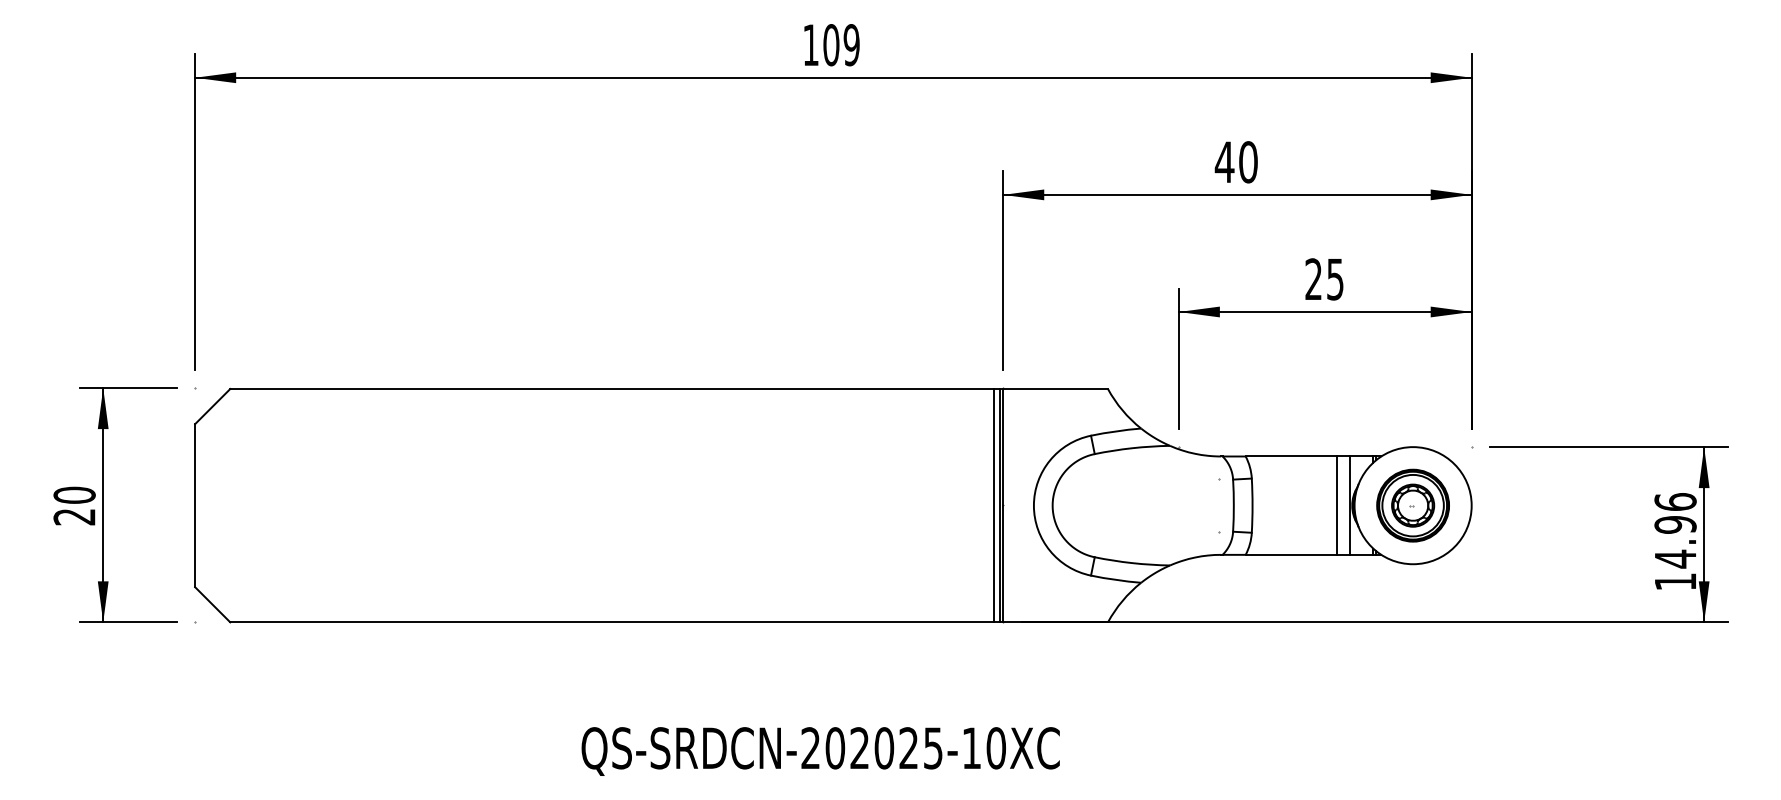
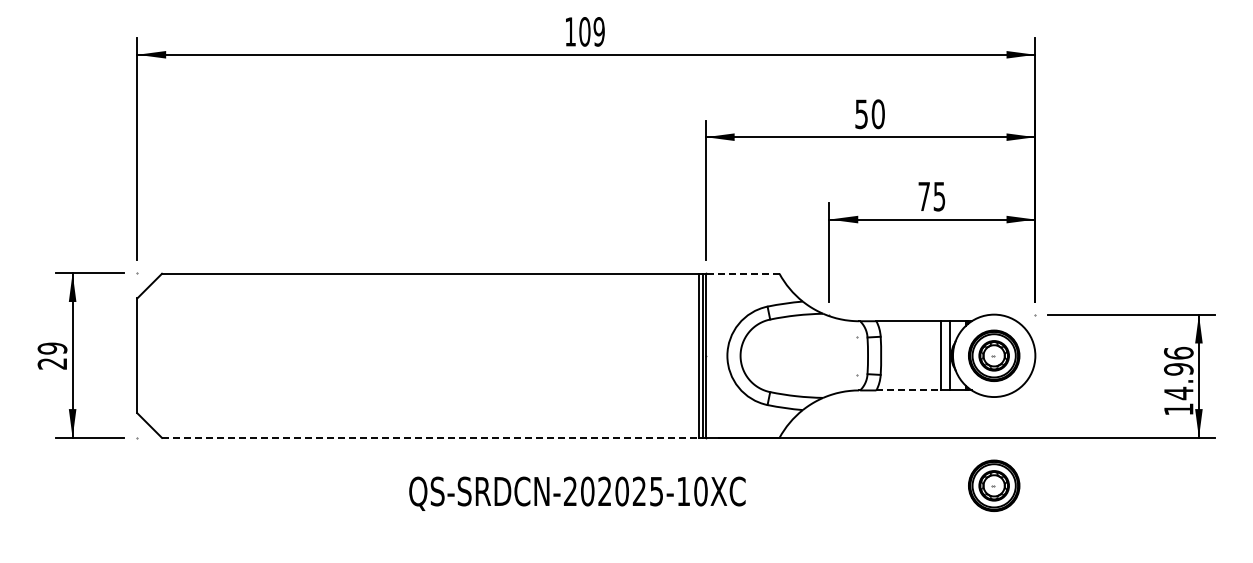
text: (1224, 162) -> (861, 114), 40 -> 50
text: (1312, 277) -> (923, 195), 25 -> 75
line: (1055, 388) -> (742, 273), solid -> dashed
text: (74, 495) -> (52, 348), 20 -> 29
line: (1292, 554) -> (909, 390), solid -> dashed
line: (611, 621) -> (430, 437), solid -> dashed
part: (1413, 689) -> (994, 485), added
text: (820, 751) -> (577, 493), moved

